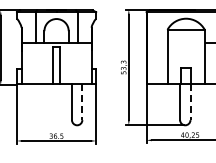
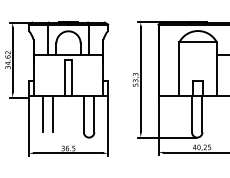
line: (30, 102) -> (42, 114), added
line: (41, 102) -> (53, 114), added
line: (82, 102) -> (94, 114), dashed -> solid
line: (190, 102) -> (202, 114), dashed -> solid

